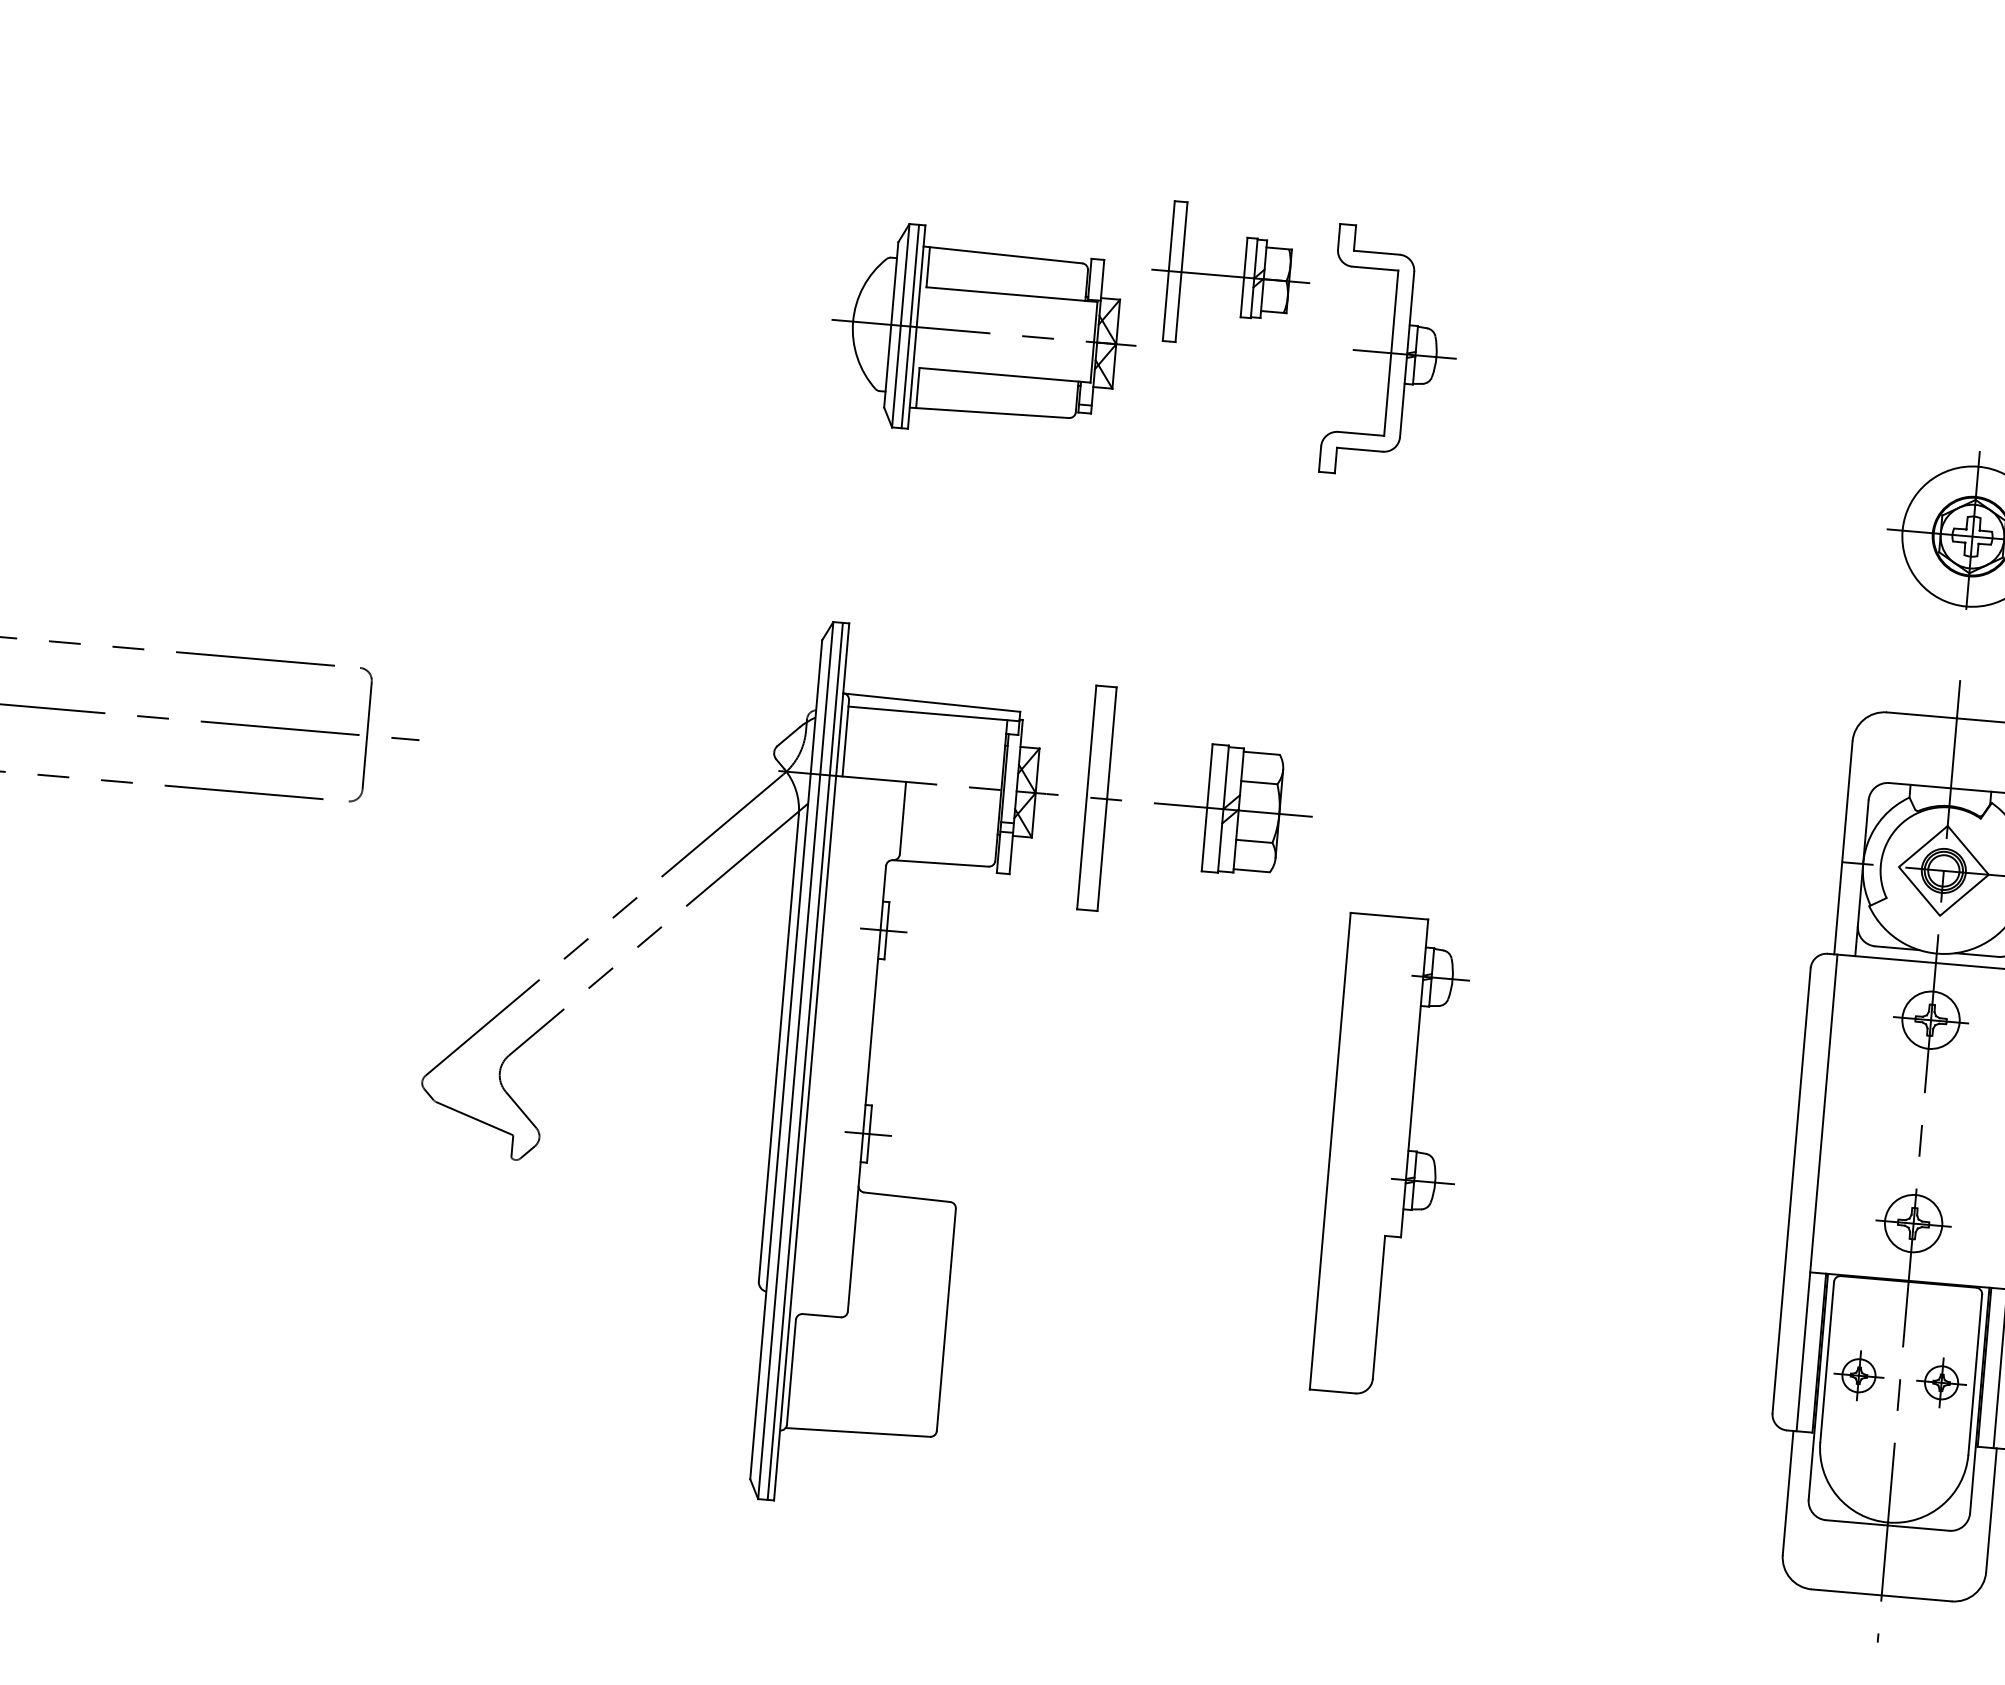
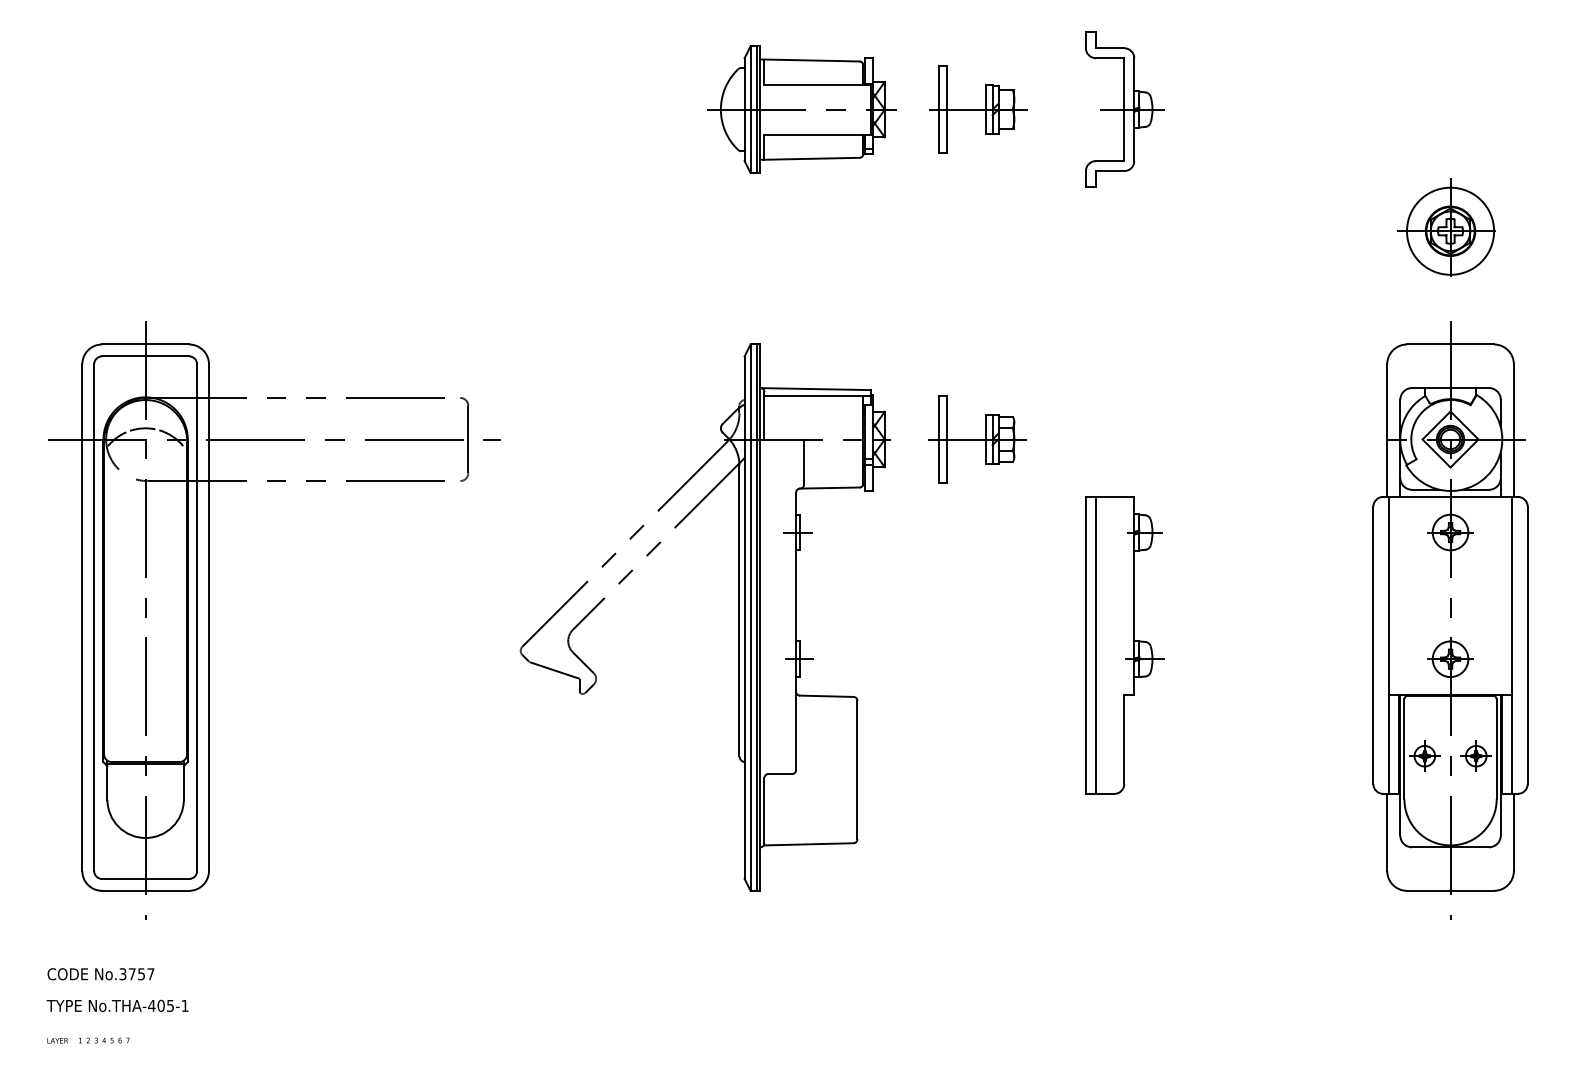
part: (982, 332) -> (801, 109), moved
part: (1391, 352) -> (1124, 109), moved
part: (1184, 805) -> (977, 439), size x0.62
line: (1345, 1151) -> (1095, 644), added

